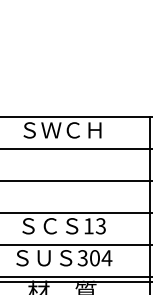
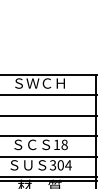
text: (100, 225) -> (64, 144), 13 -> 18

